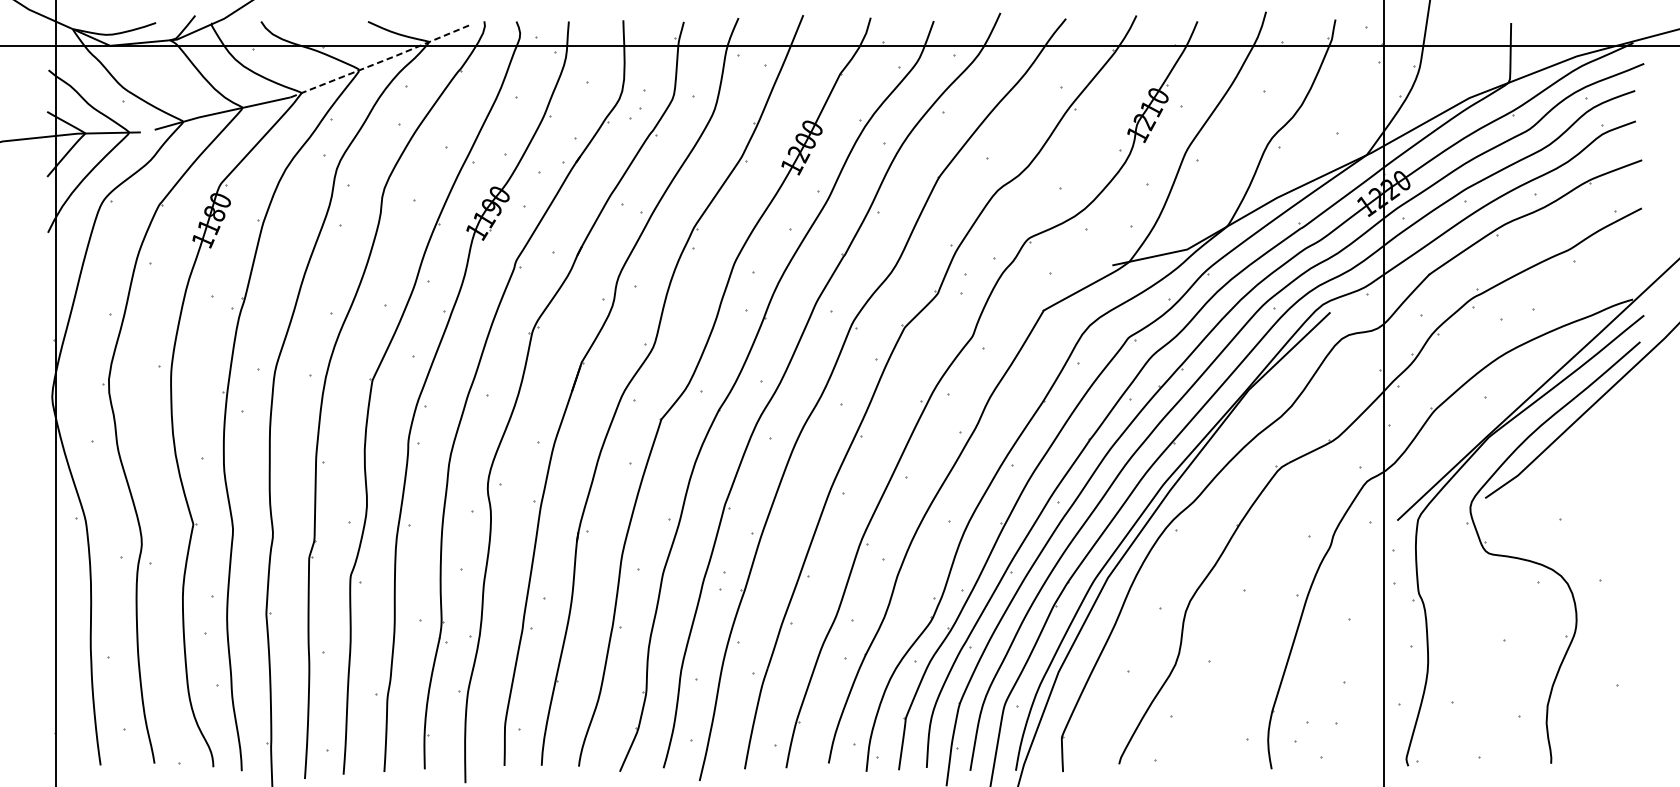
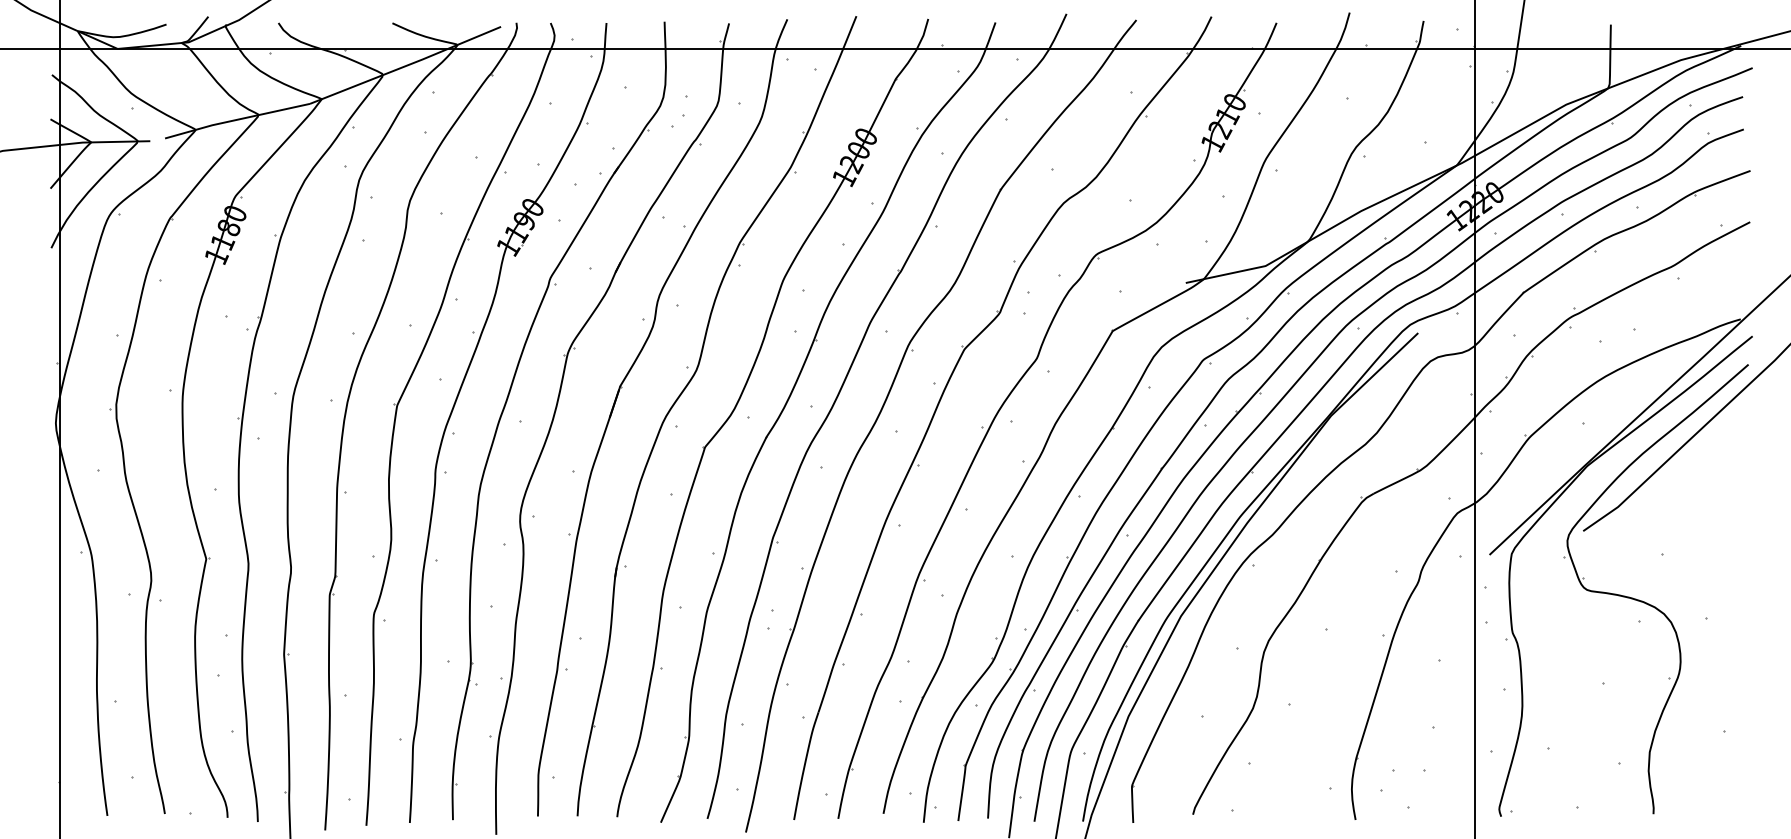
line: (381, 61) -> (406, 65), dashed -> solid

